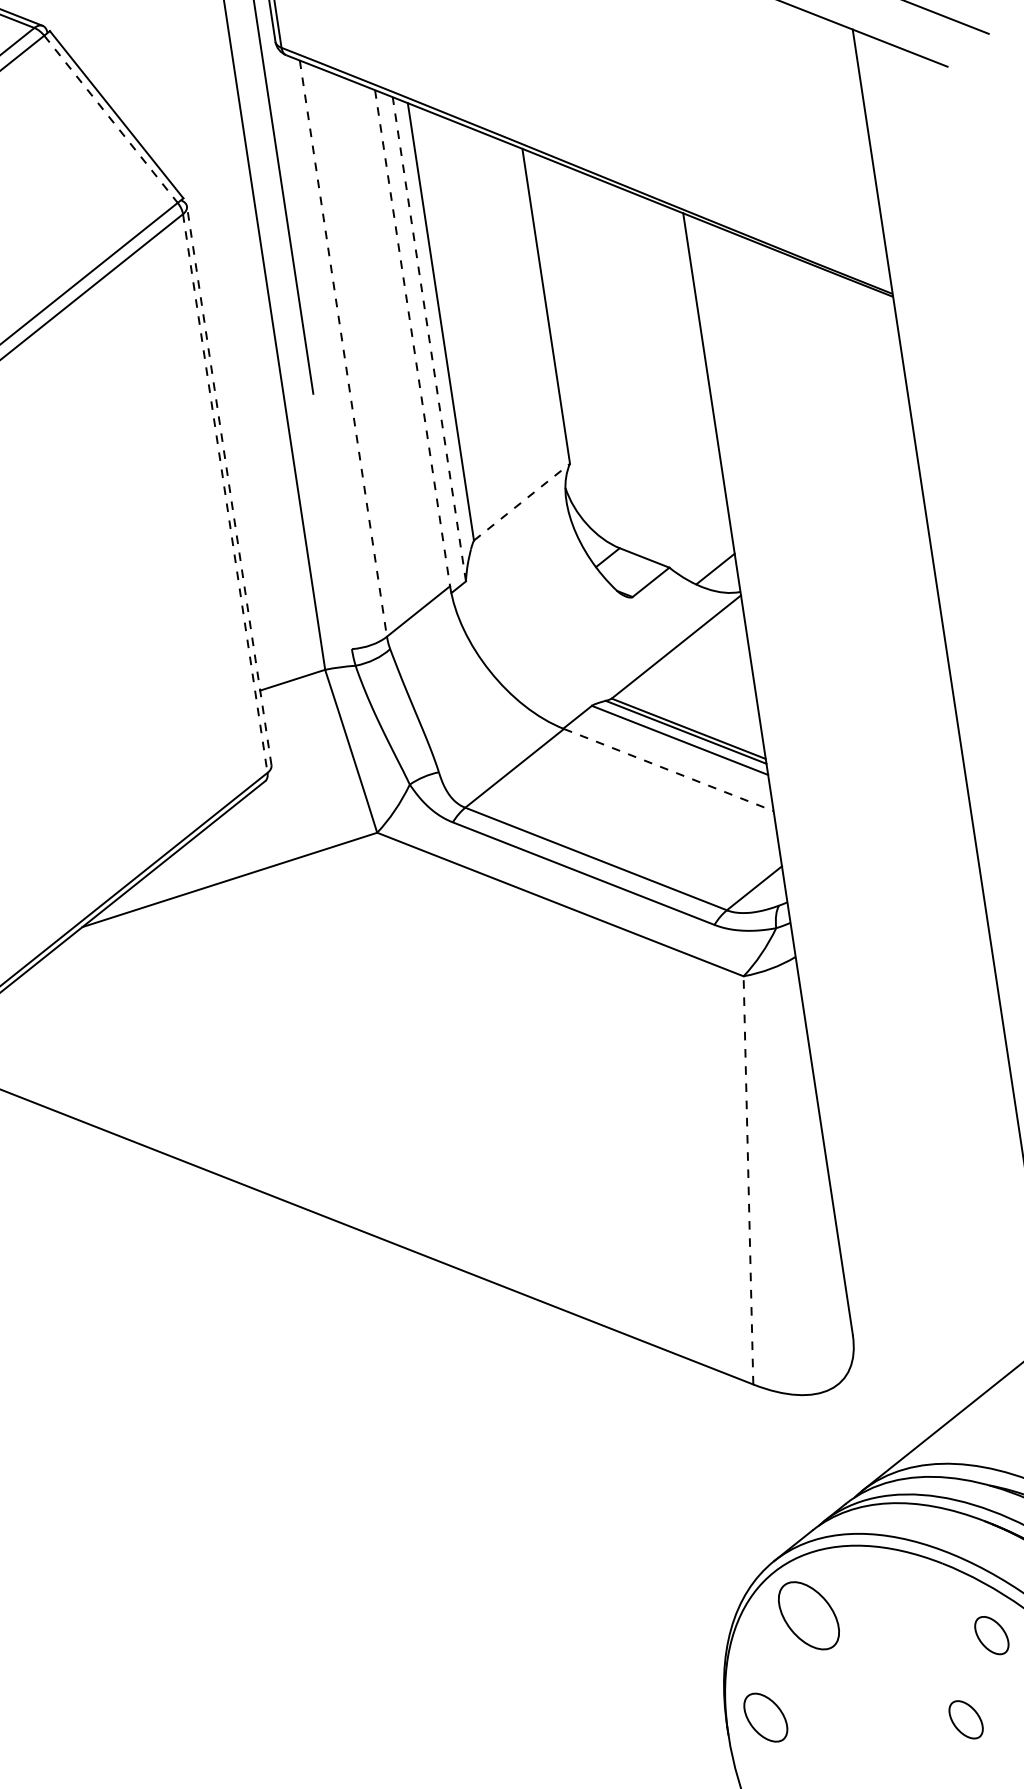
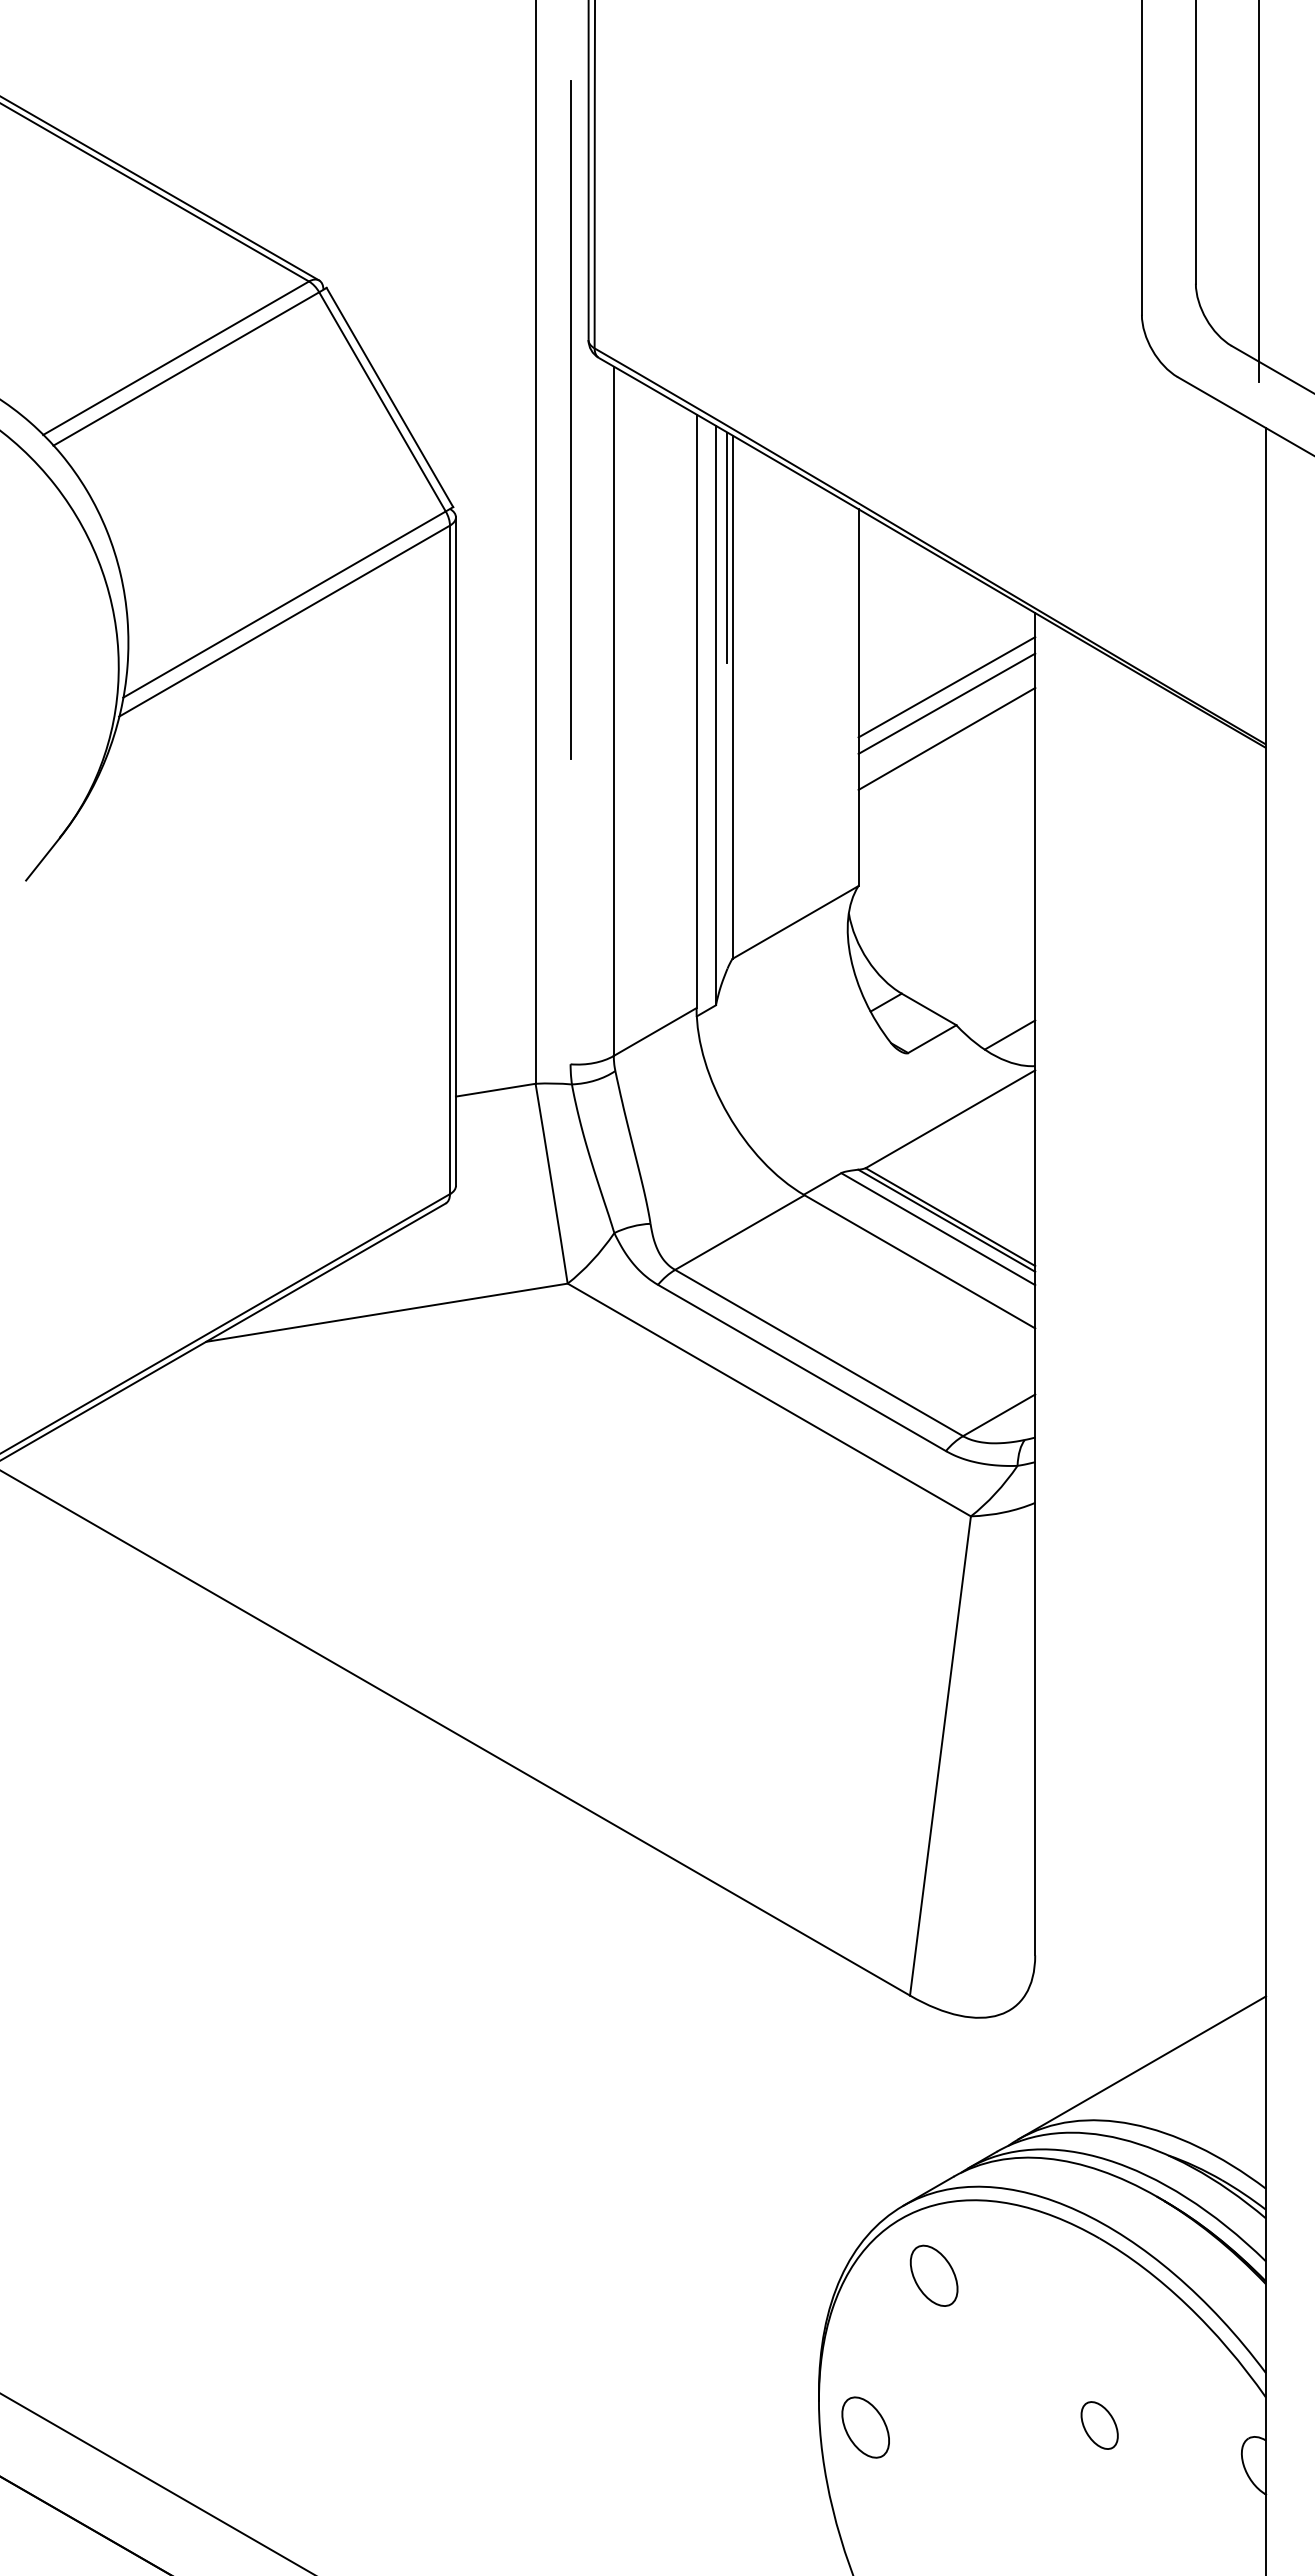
line: (110, 118) -> (382, 401), dashed -> solid
line: (417, 197) -> (727, 547), added
line: (618, 286) -> (946, 687), added
line: (620, 300) -> (946, 703), added
line: (624, 329) -> (946, 738), added
line: (412, 338) -> (696, 711), dashed -> solid
line: (428, 339) -> (715, 715), dashed -> solid
line: (343, 348) -> (613, 711), dashed -> solid
line: (228, 485) -> (455, 851), dashed -> solid
line: (224, 494) -> (449, 860), dashed -> solid
line: (521, 502) -> (795, 922), dashed -> solid
line: (669, 770) -> (920, 1262), dashed -> solid
line: (748, 1179) -> (940, 1755), dashed -> solid
part: (808, 1615) -> (933, 2275), size x0.71
part: (991, 1635) -> (1144, 2331), removed
part: (765, 1717) -> (865, 2427), moved

